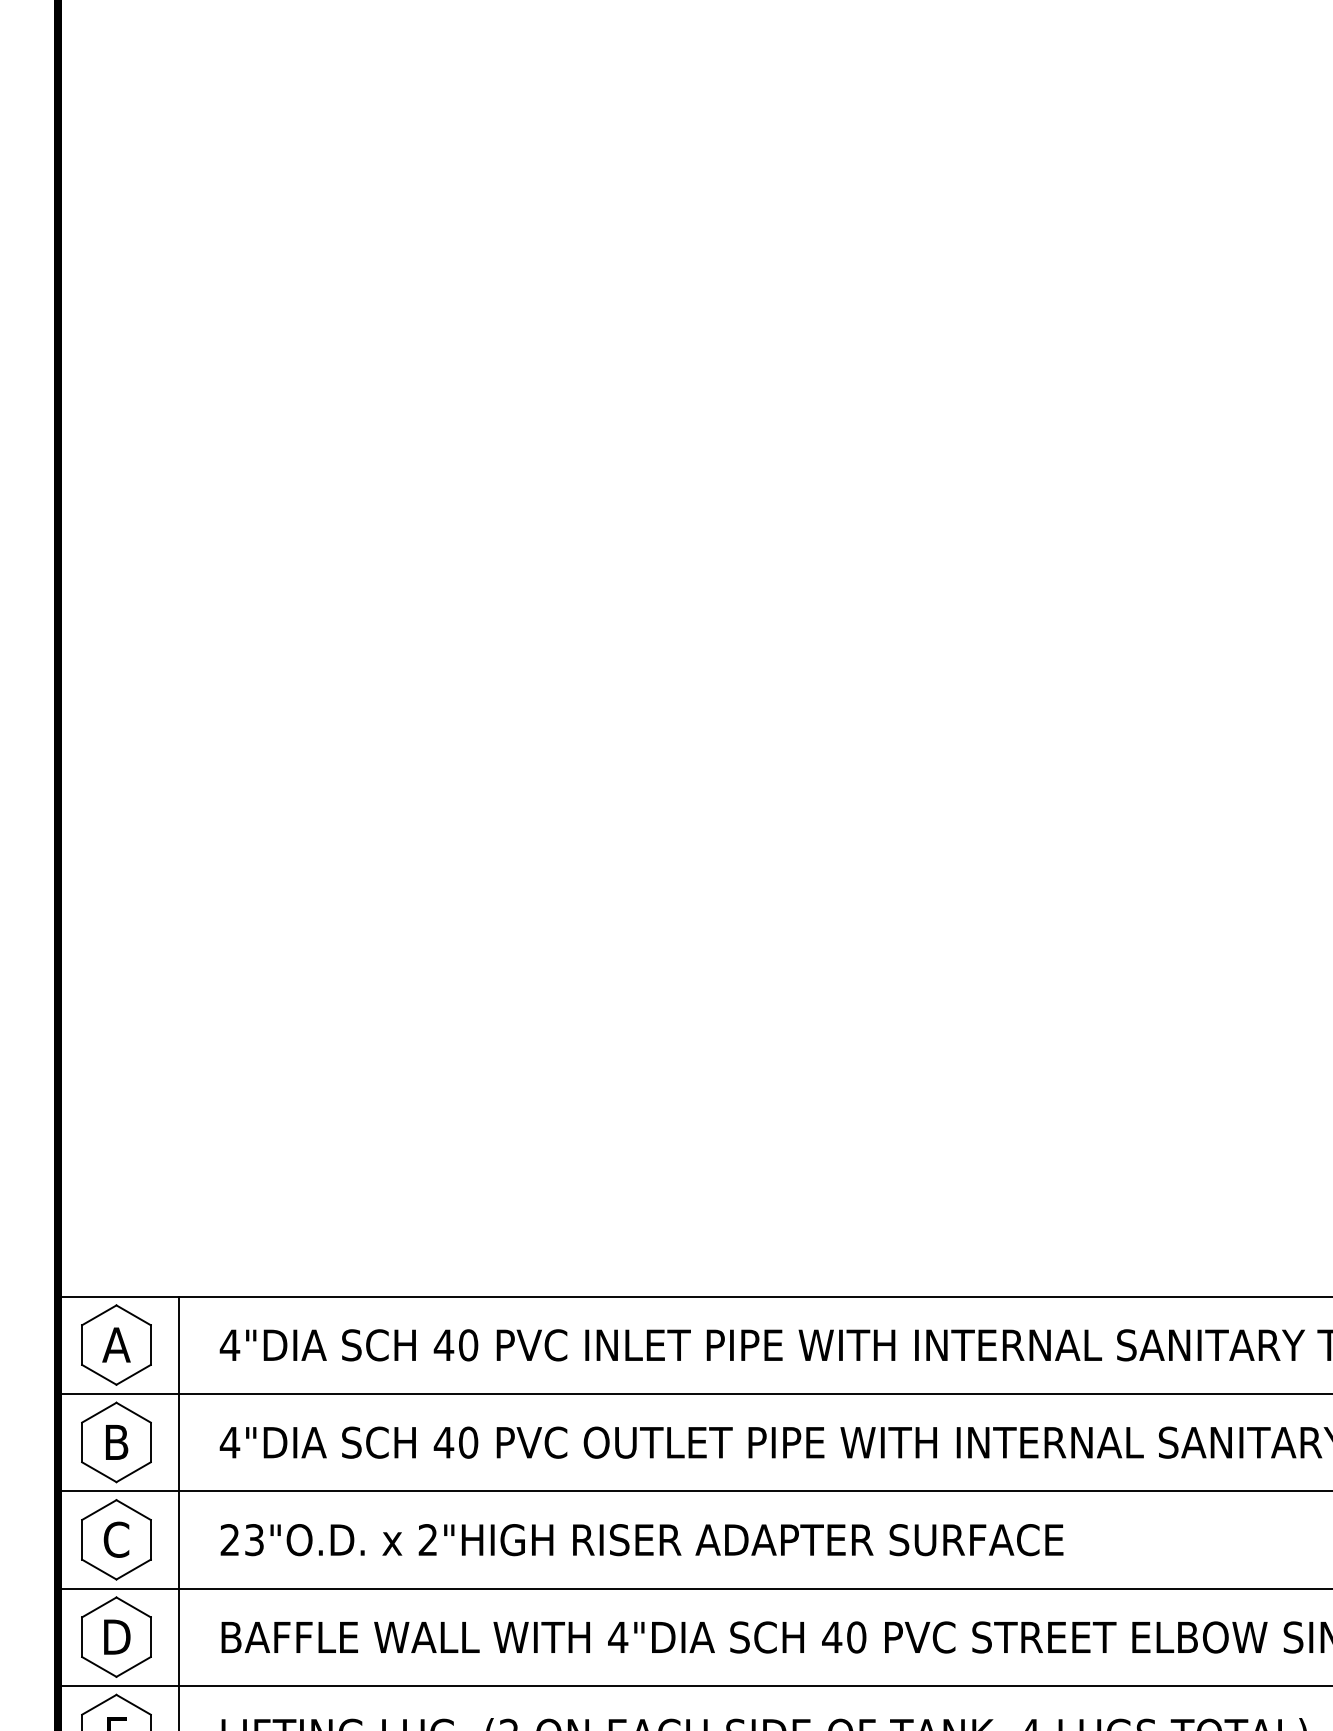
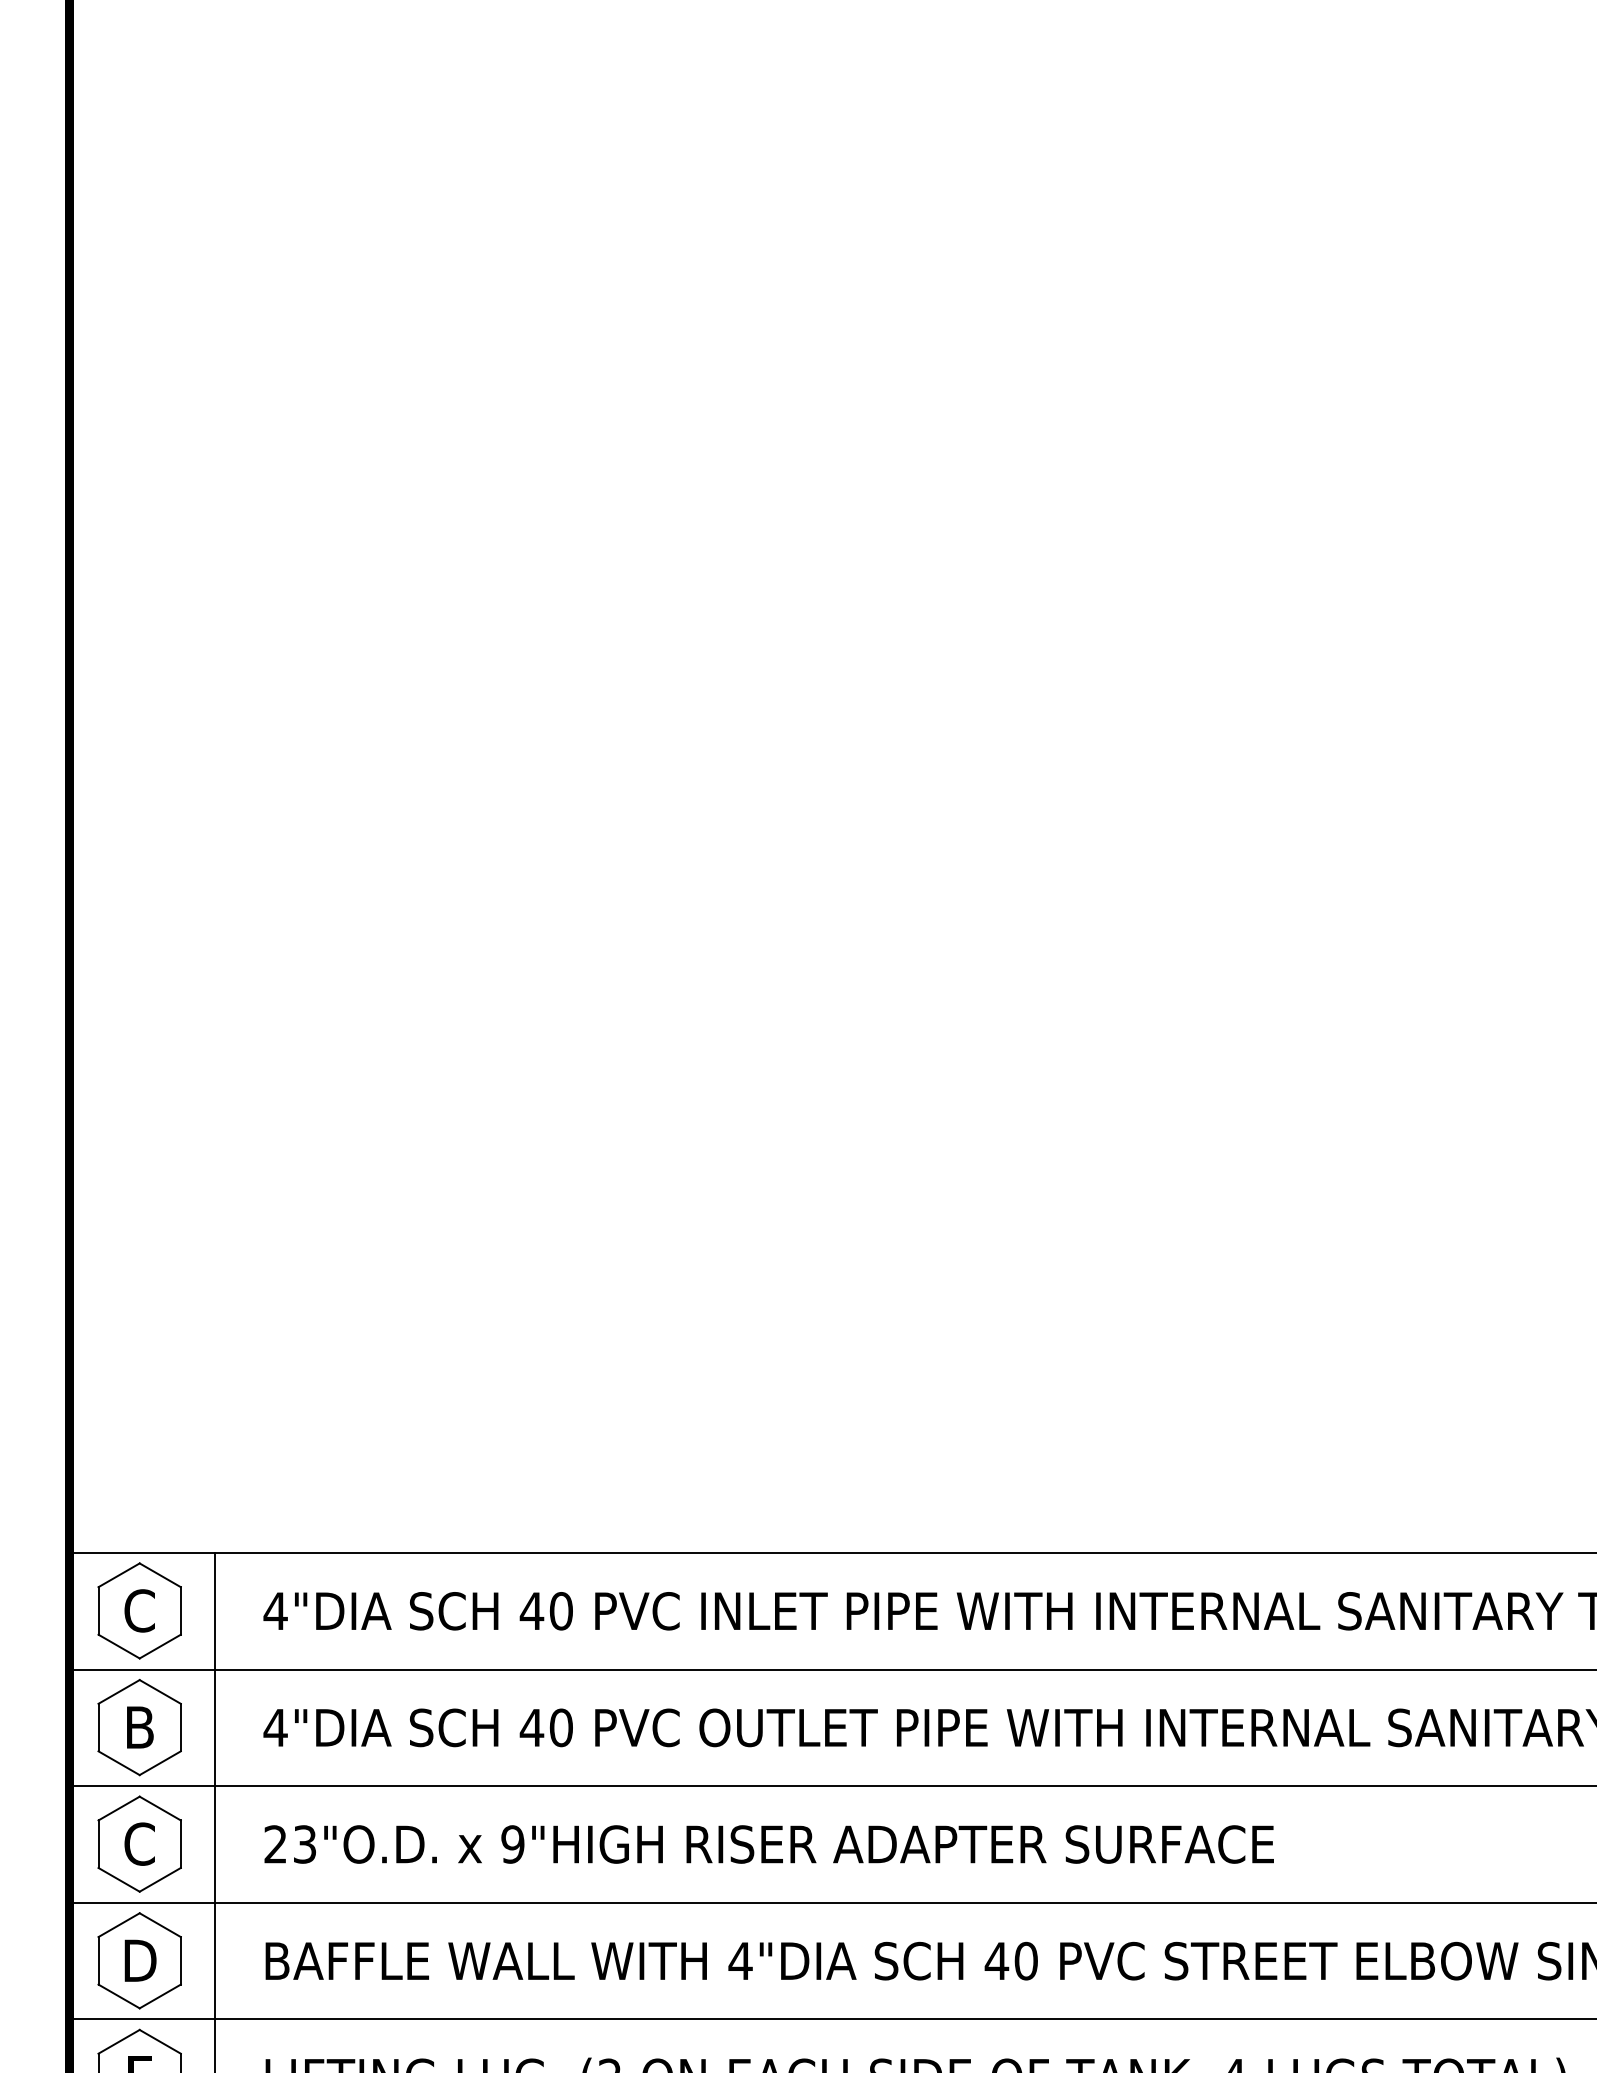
text: (116, 1345) -> (139, 1611), A -> C
text: (427, 1540) -> (512, 1845), 2"HIGH -> 9"HIGH

